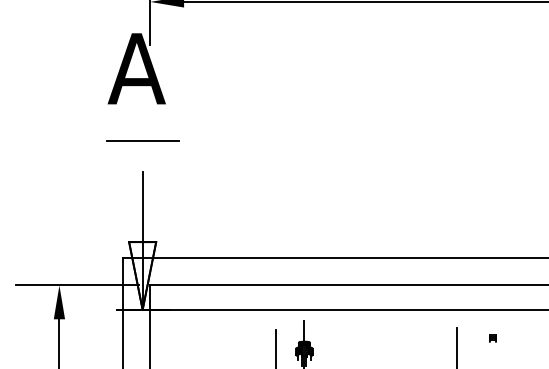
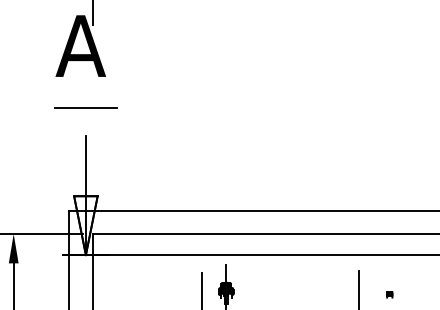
part: (492, 338) -> (389, 294), moved

